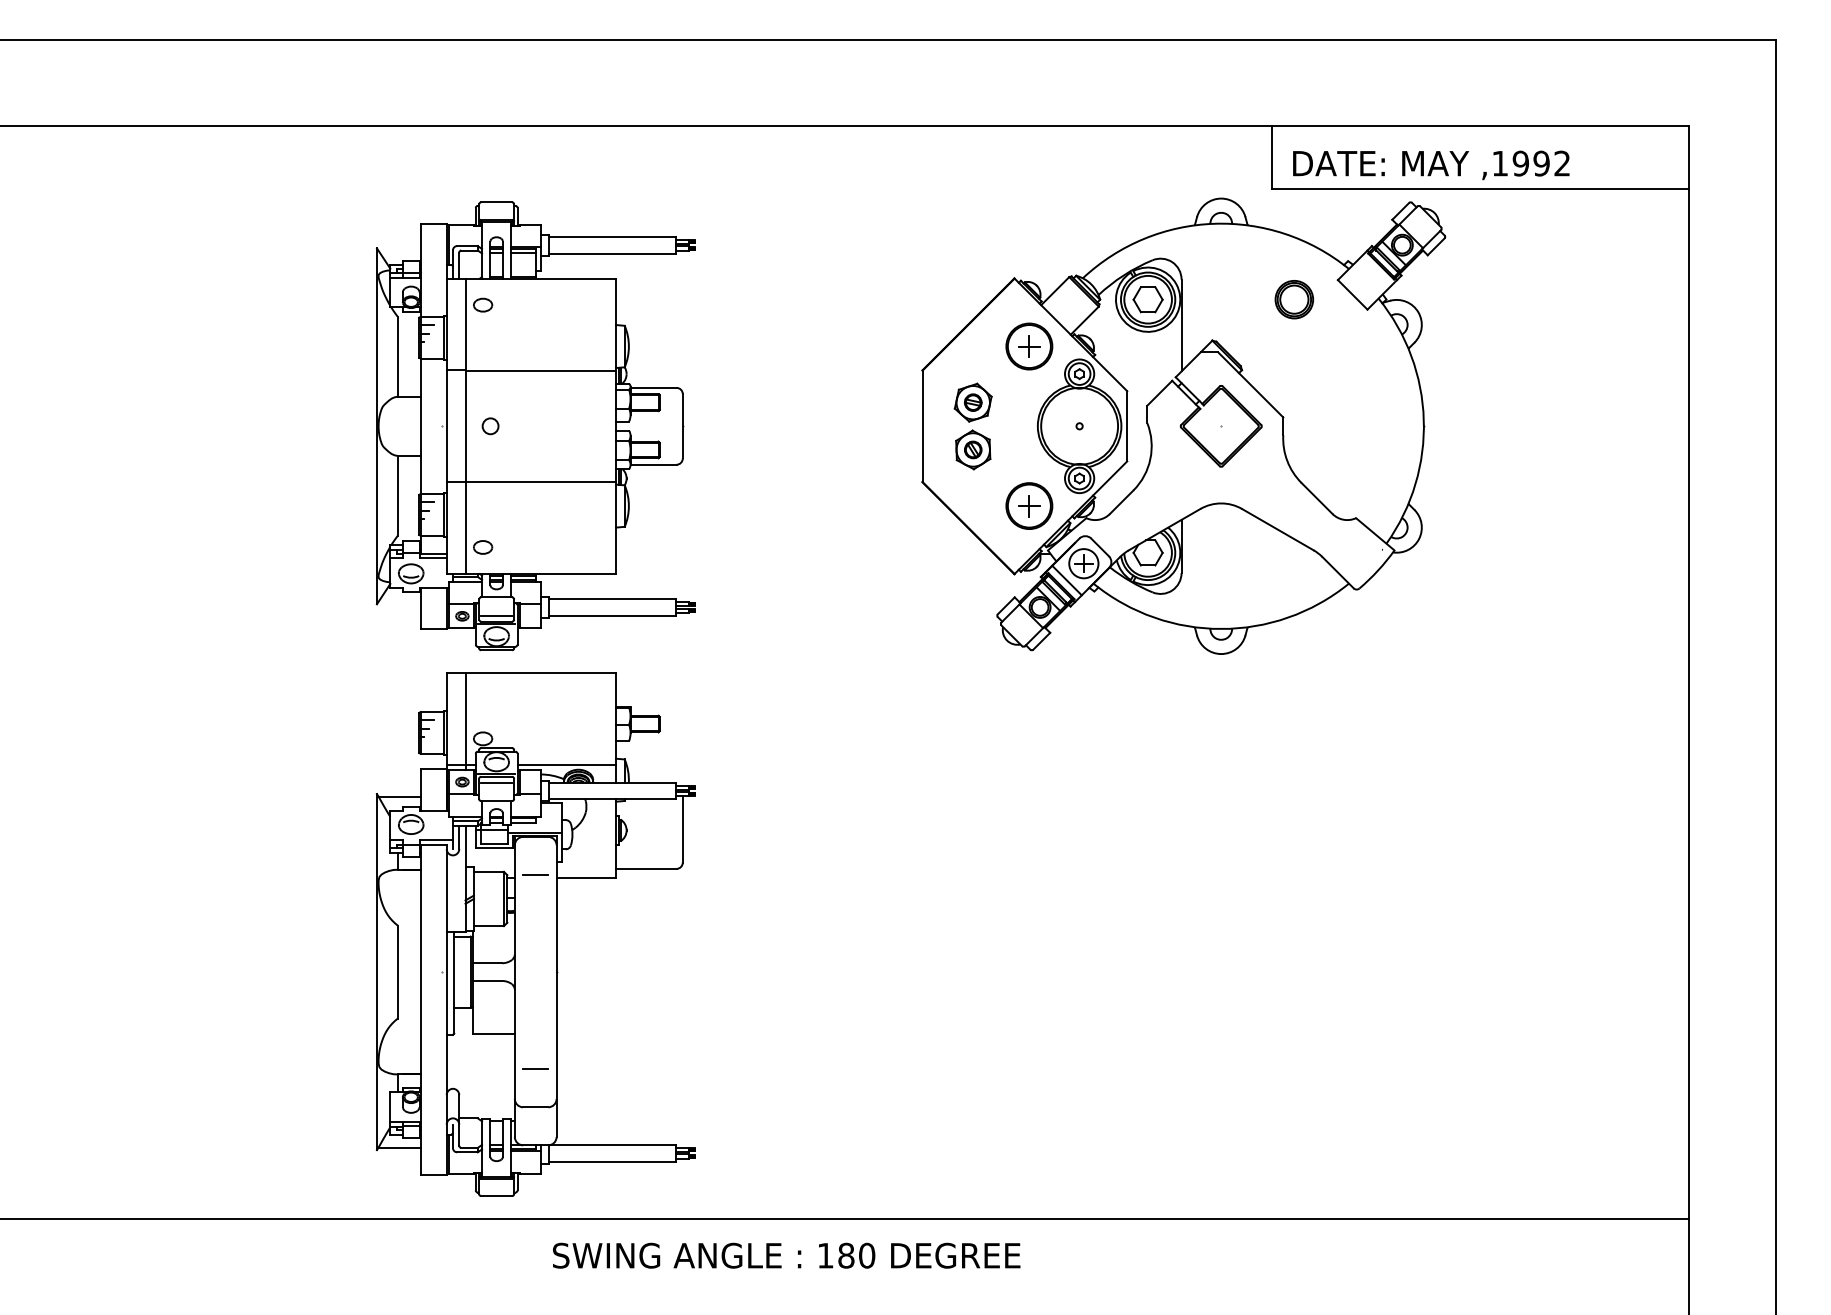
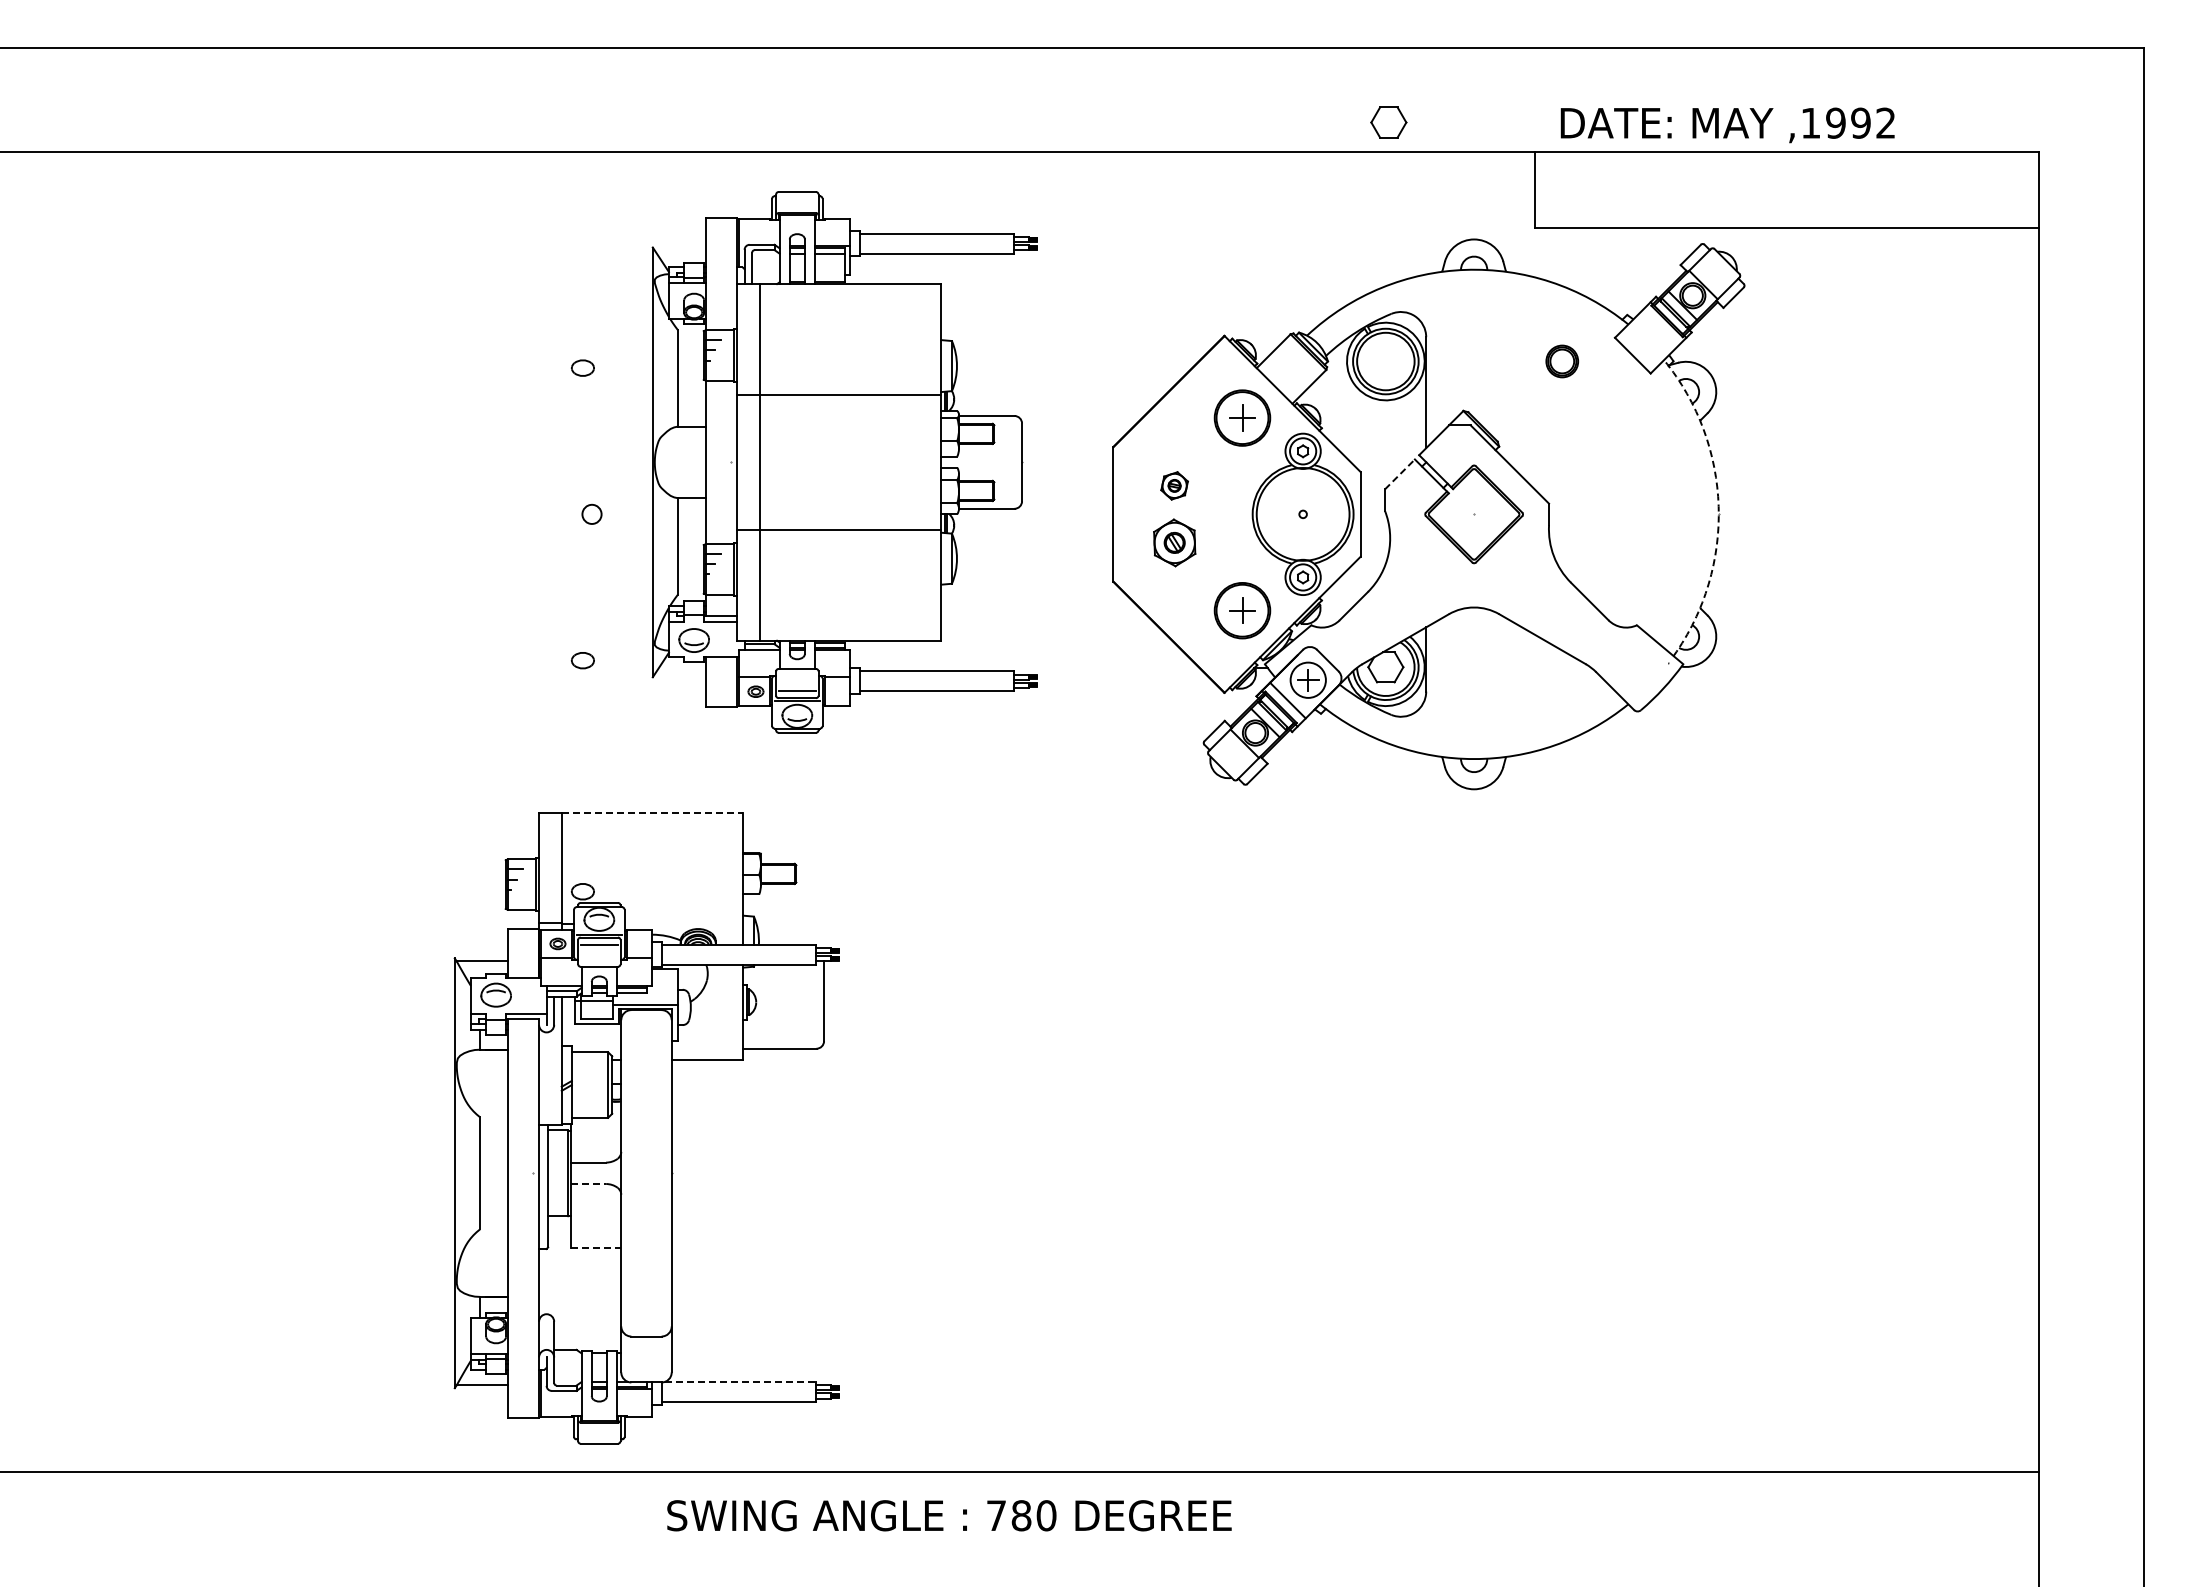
text: (1431, 165) -> (1727, 125), moved
part: (1147, 299) -> (1388, 122), moved
part: (1293, 299) -> (1561, 361), size x0.7
line: (1160, 393) -> (1400, 474), solid -> dashed
part: (973, 402) -> (1174, 485), size x0.6
arc: (1423, 419) -> (1718, 506), solid -> dashed
part: (535, 426) -> (844, 462), moved
line: (540, 673) -> (652, 812), solid -> dashed
line: (566, 765) -> (683, 923), removed
line: (535, 874) -> (646, 1055), removed
line: (487, 981) -> (588, 1184), solid -> dashed
line: (494, 1034) -> (596, 1248), solid -> dashed
line: (535, 1069) -> (646, 1290), removed
line: (613, 1144) -> (740, 1381), solid -> dashed
text: (825, 1255) -> (996, 1515), 180 -> 780

